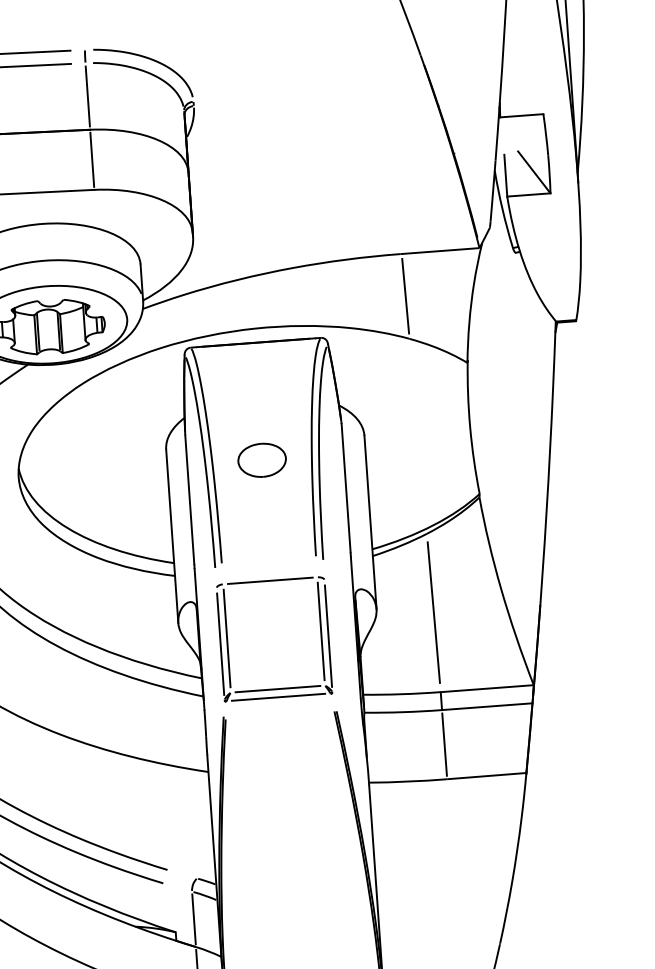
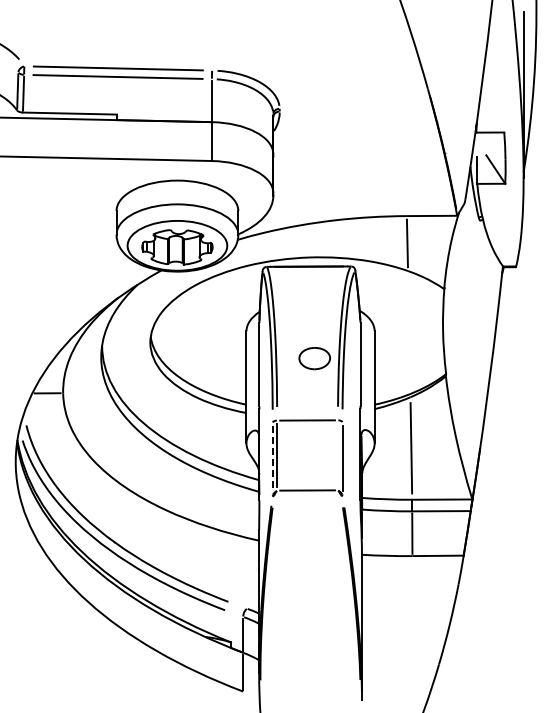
part: (261, 460) -> (314, 358), moved
line: (321, 630) -> (338, 454), removed
line: (220, 644) -> (272, 459), solid -> dashed
line: (278, 696) -> (307, 495), removed

